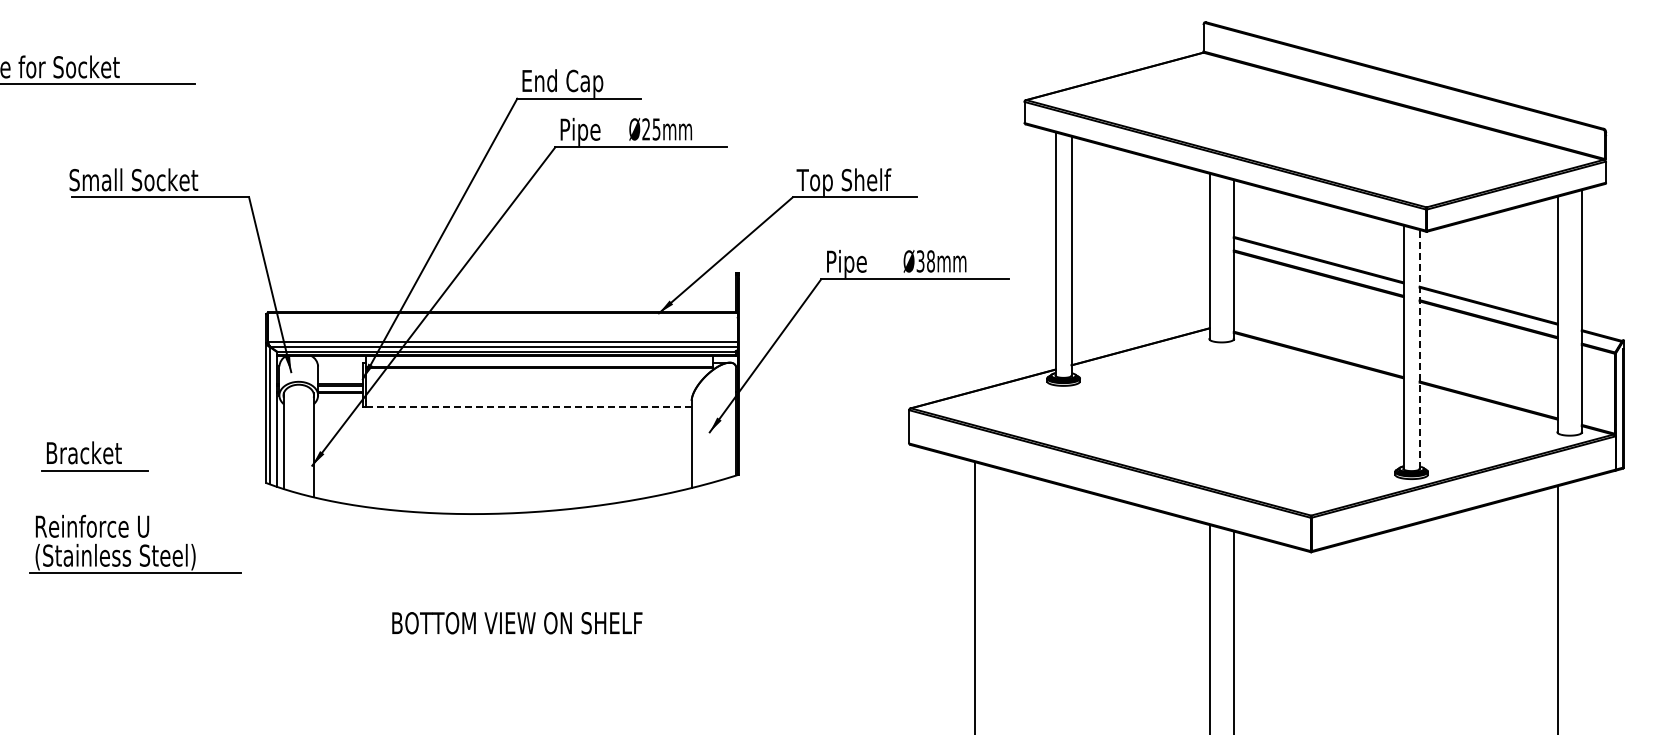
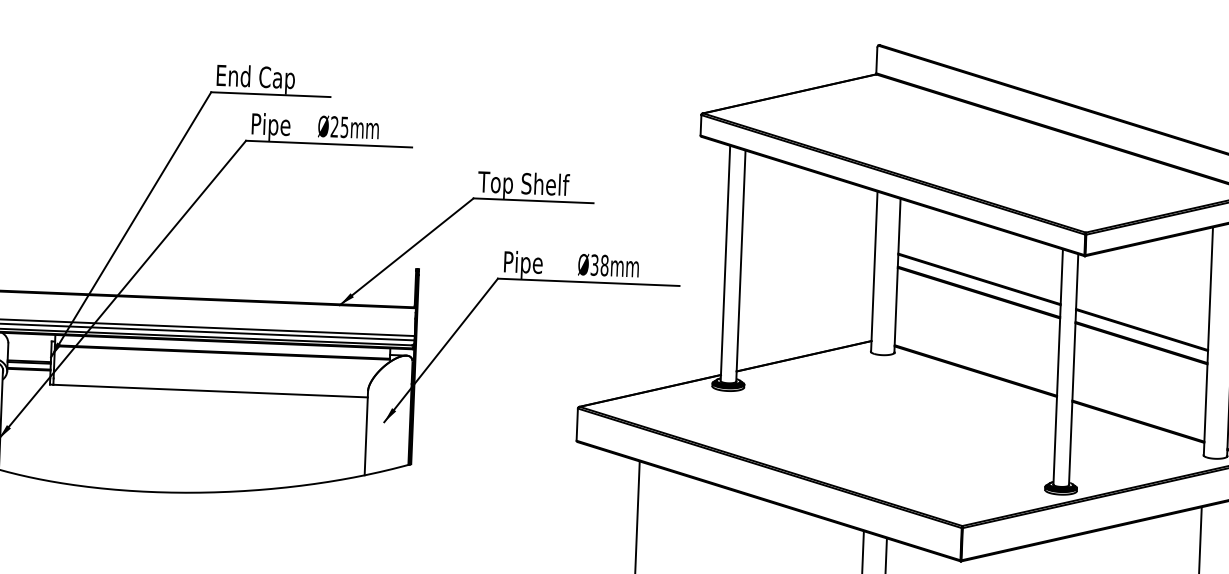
line: (1419, 349) -> (1073, 369), dashed -> solid
line: (529, 407) -> (211, 391), dashed -> solid

